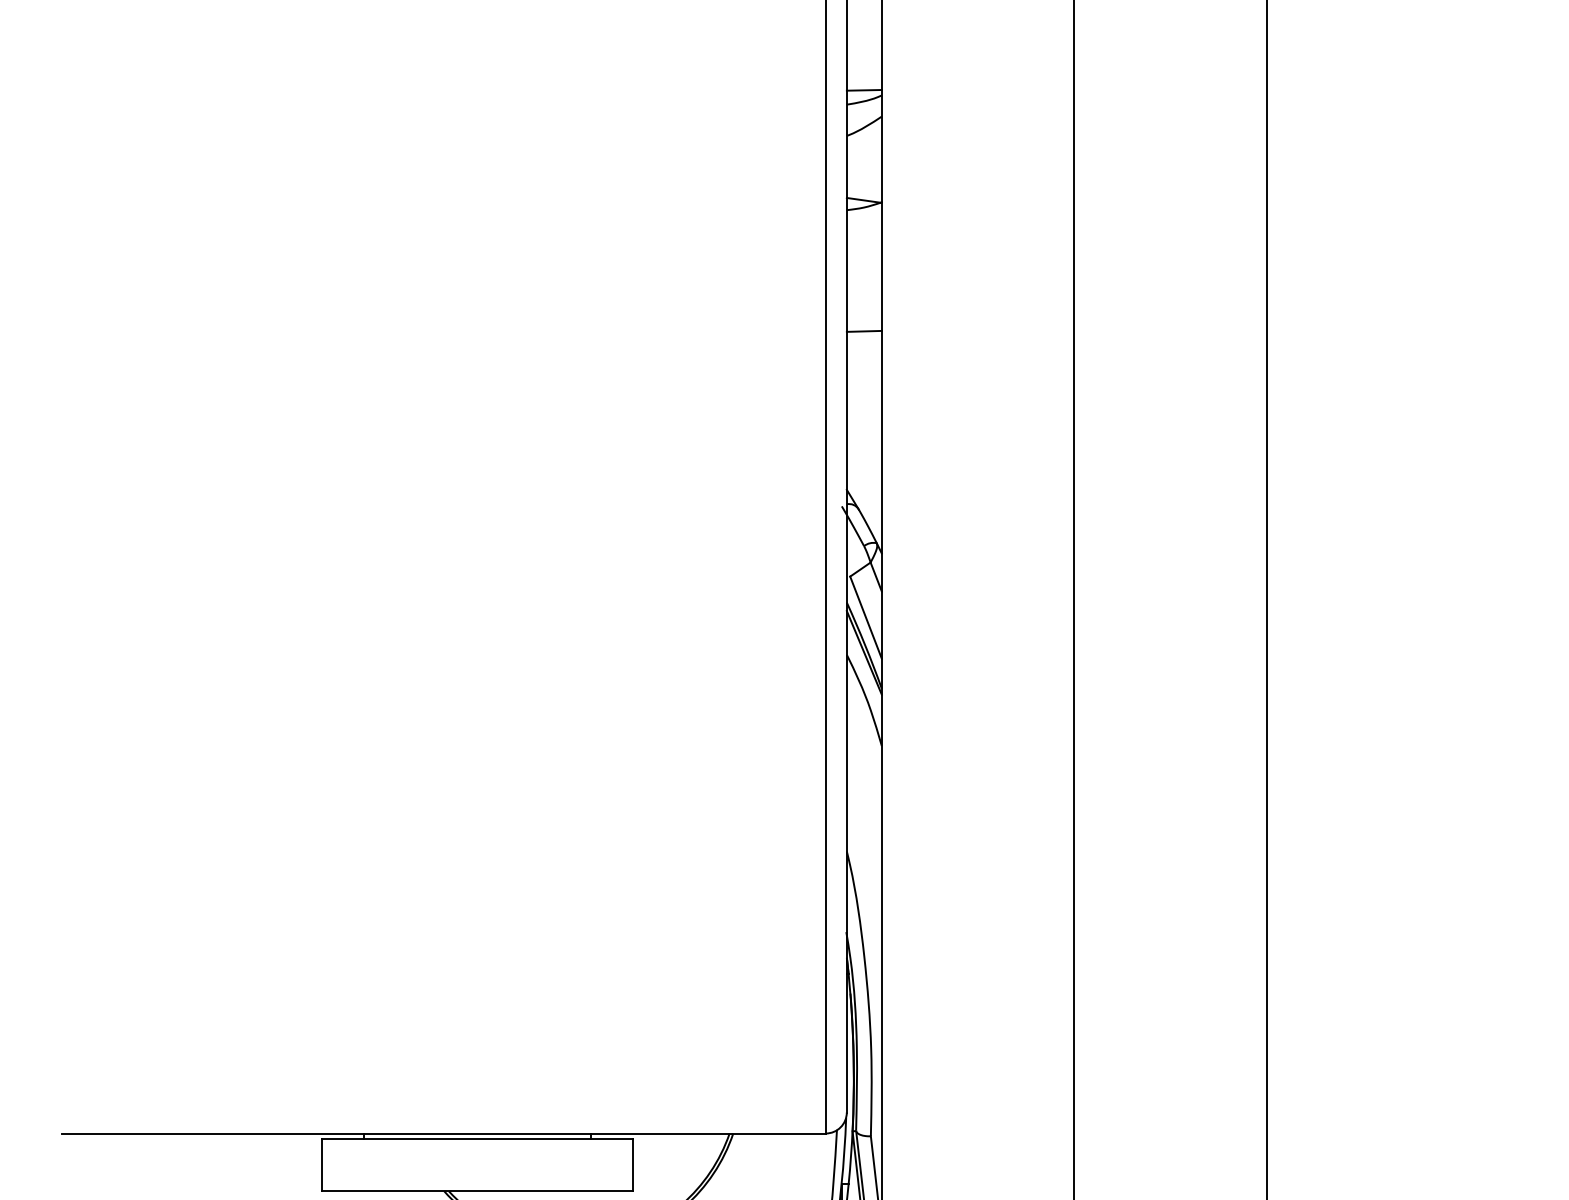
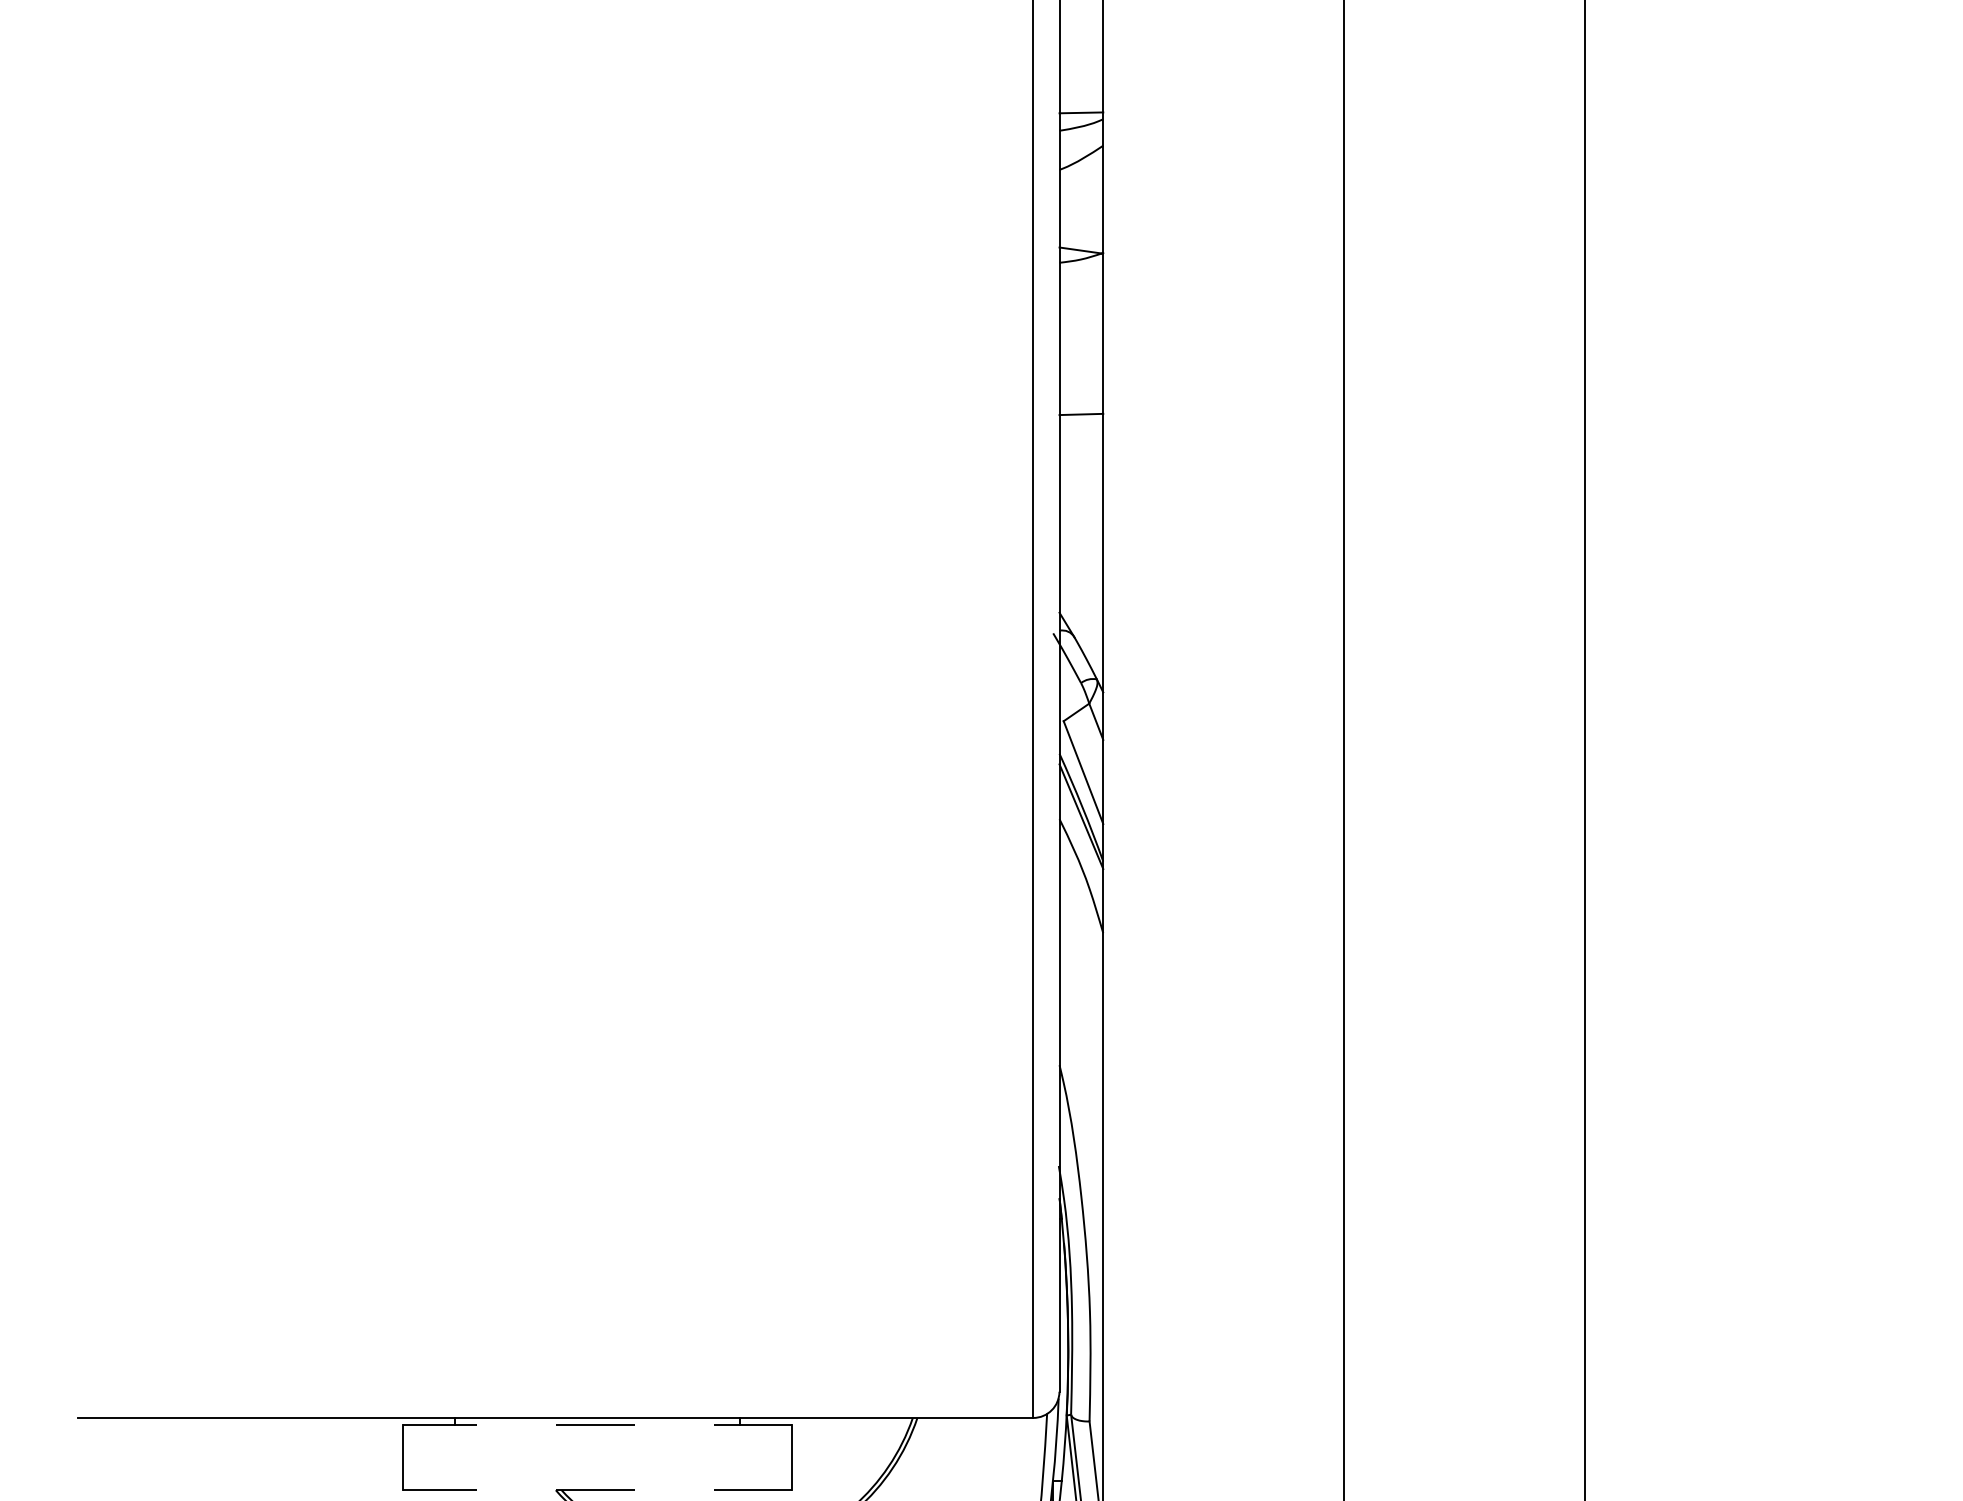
line: (477, 1138) -> (597, 1424), solid -> dashed
line: (477, 1191) -> (597, 1490), solid -> dashed

